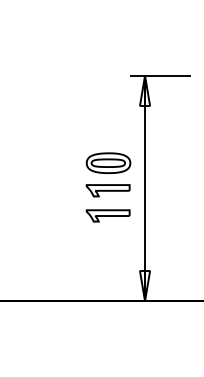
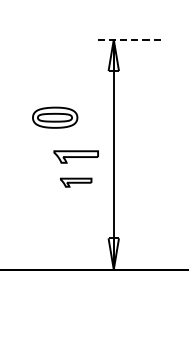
line: (160, 75) -> (129, 39), solid -> dashed
part: (108, 162) -> (55, 117), moved
part: (107, 215) -> (75, 182), size x0.7

